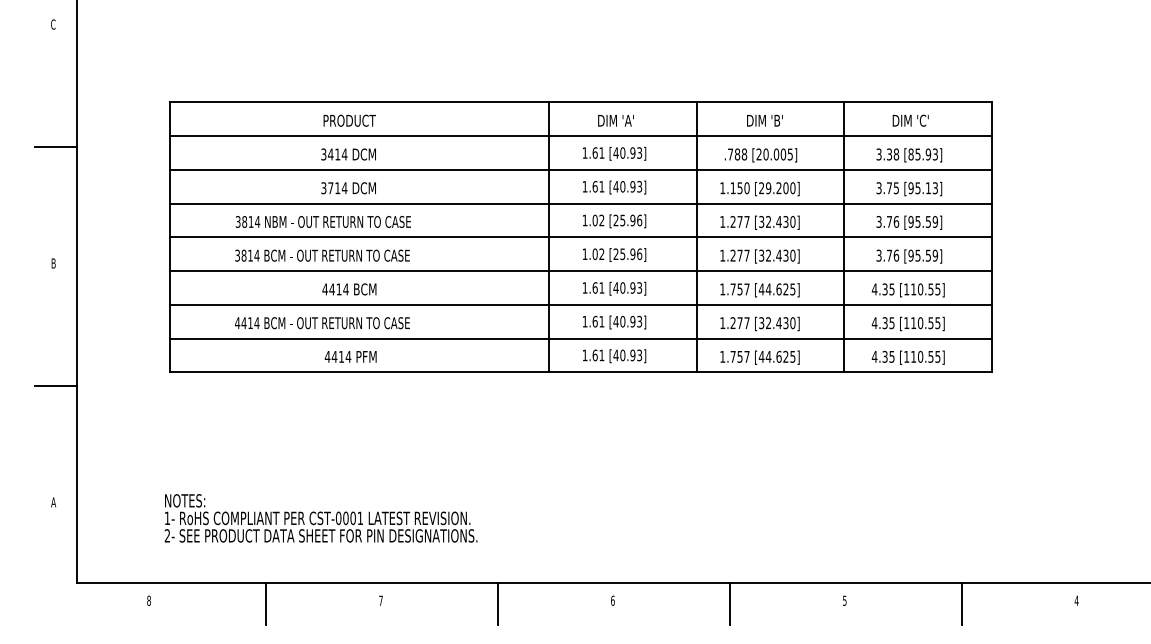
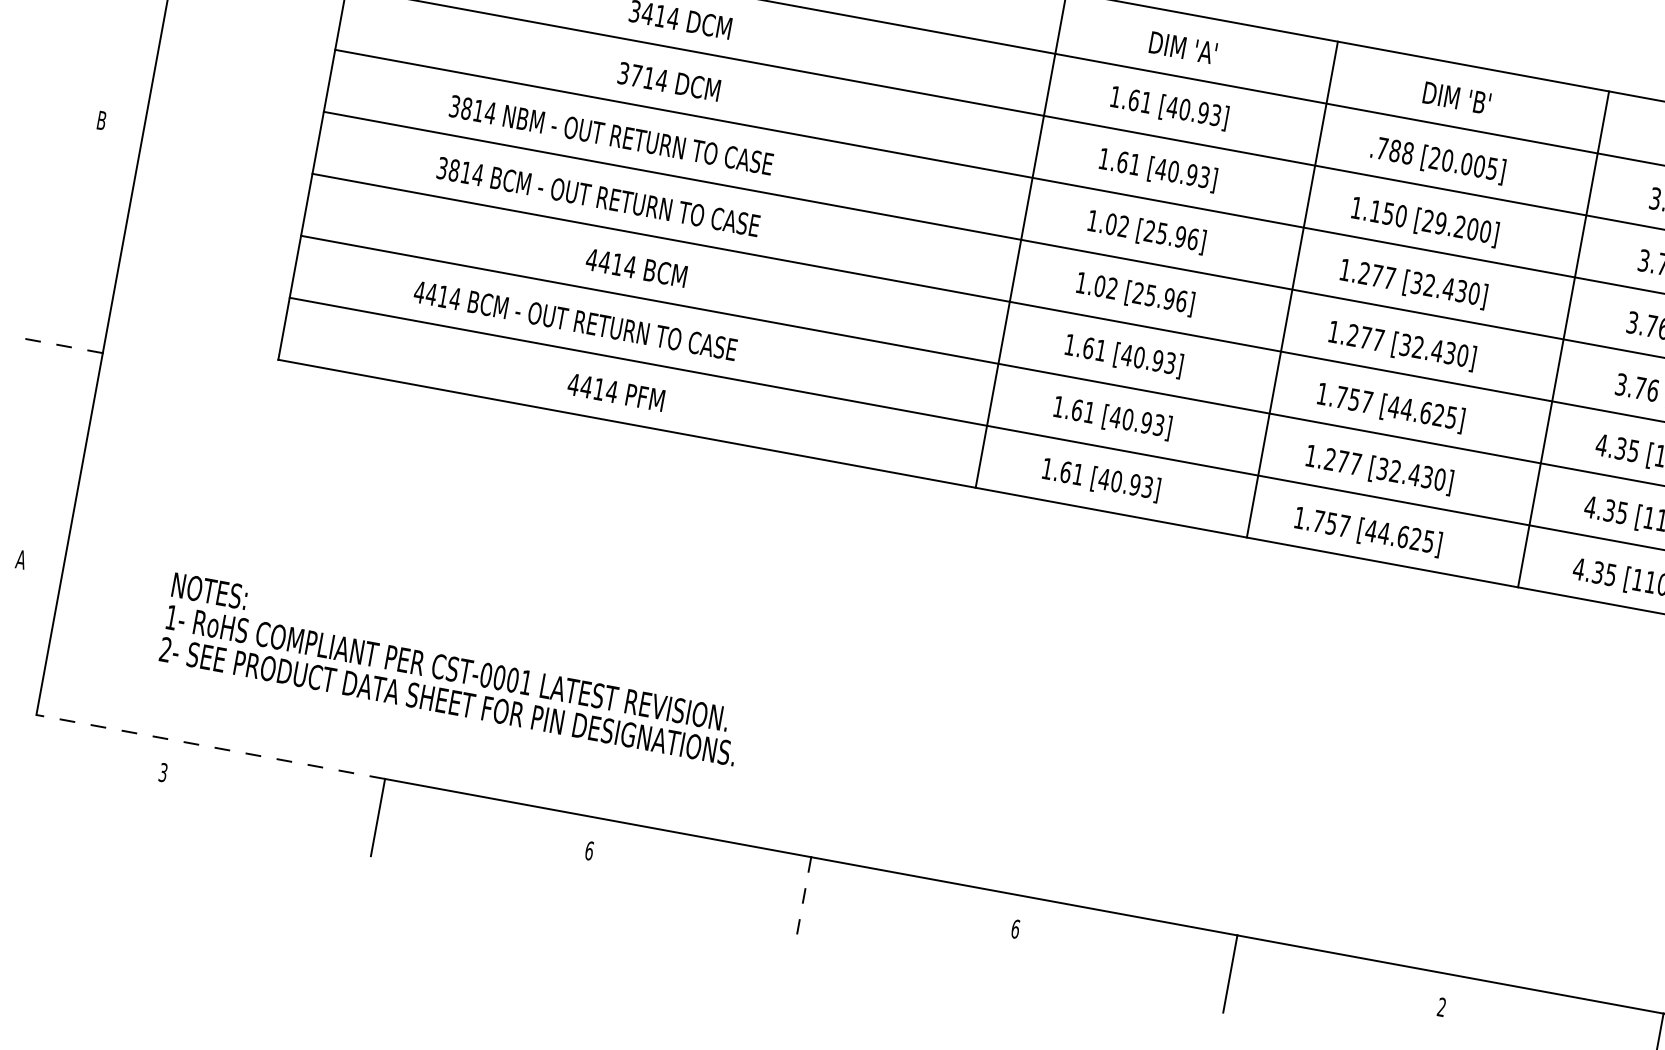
line: (55, 385) -> (63, 345), solid -> dashed
text: (320, 518) -> (452, 669), moved
line: (171, 582) -> (210, 746), solid -> dashed
text: (148, 600) -> (162, 771), 8 -> 3
text: (380, 600) -> (588, 850), 7 -> 6
text: (844, 600) -> (1441, 1006), 5 -> 2
line: (498, 604) -> (804, 897), solid -> dashed

